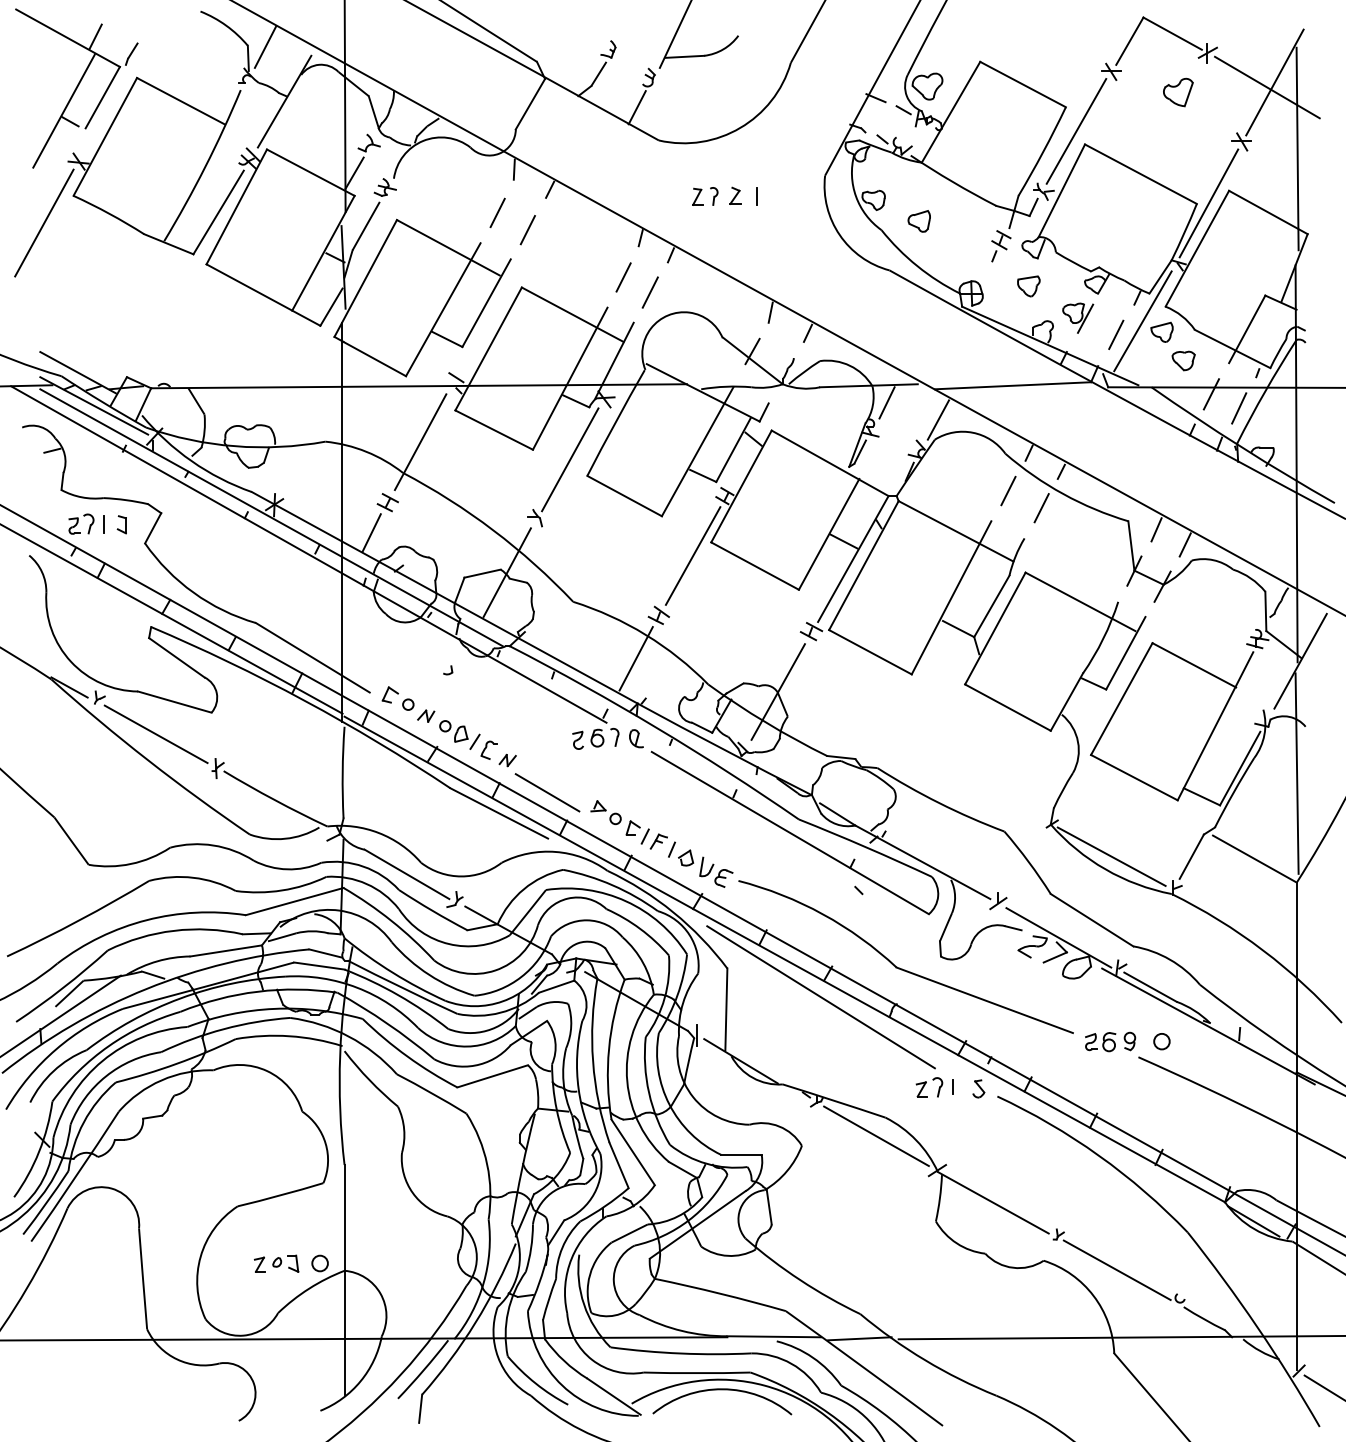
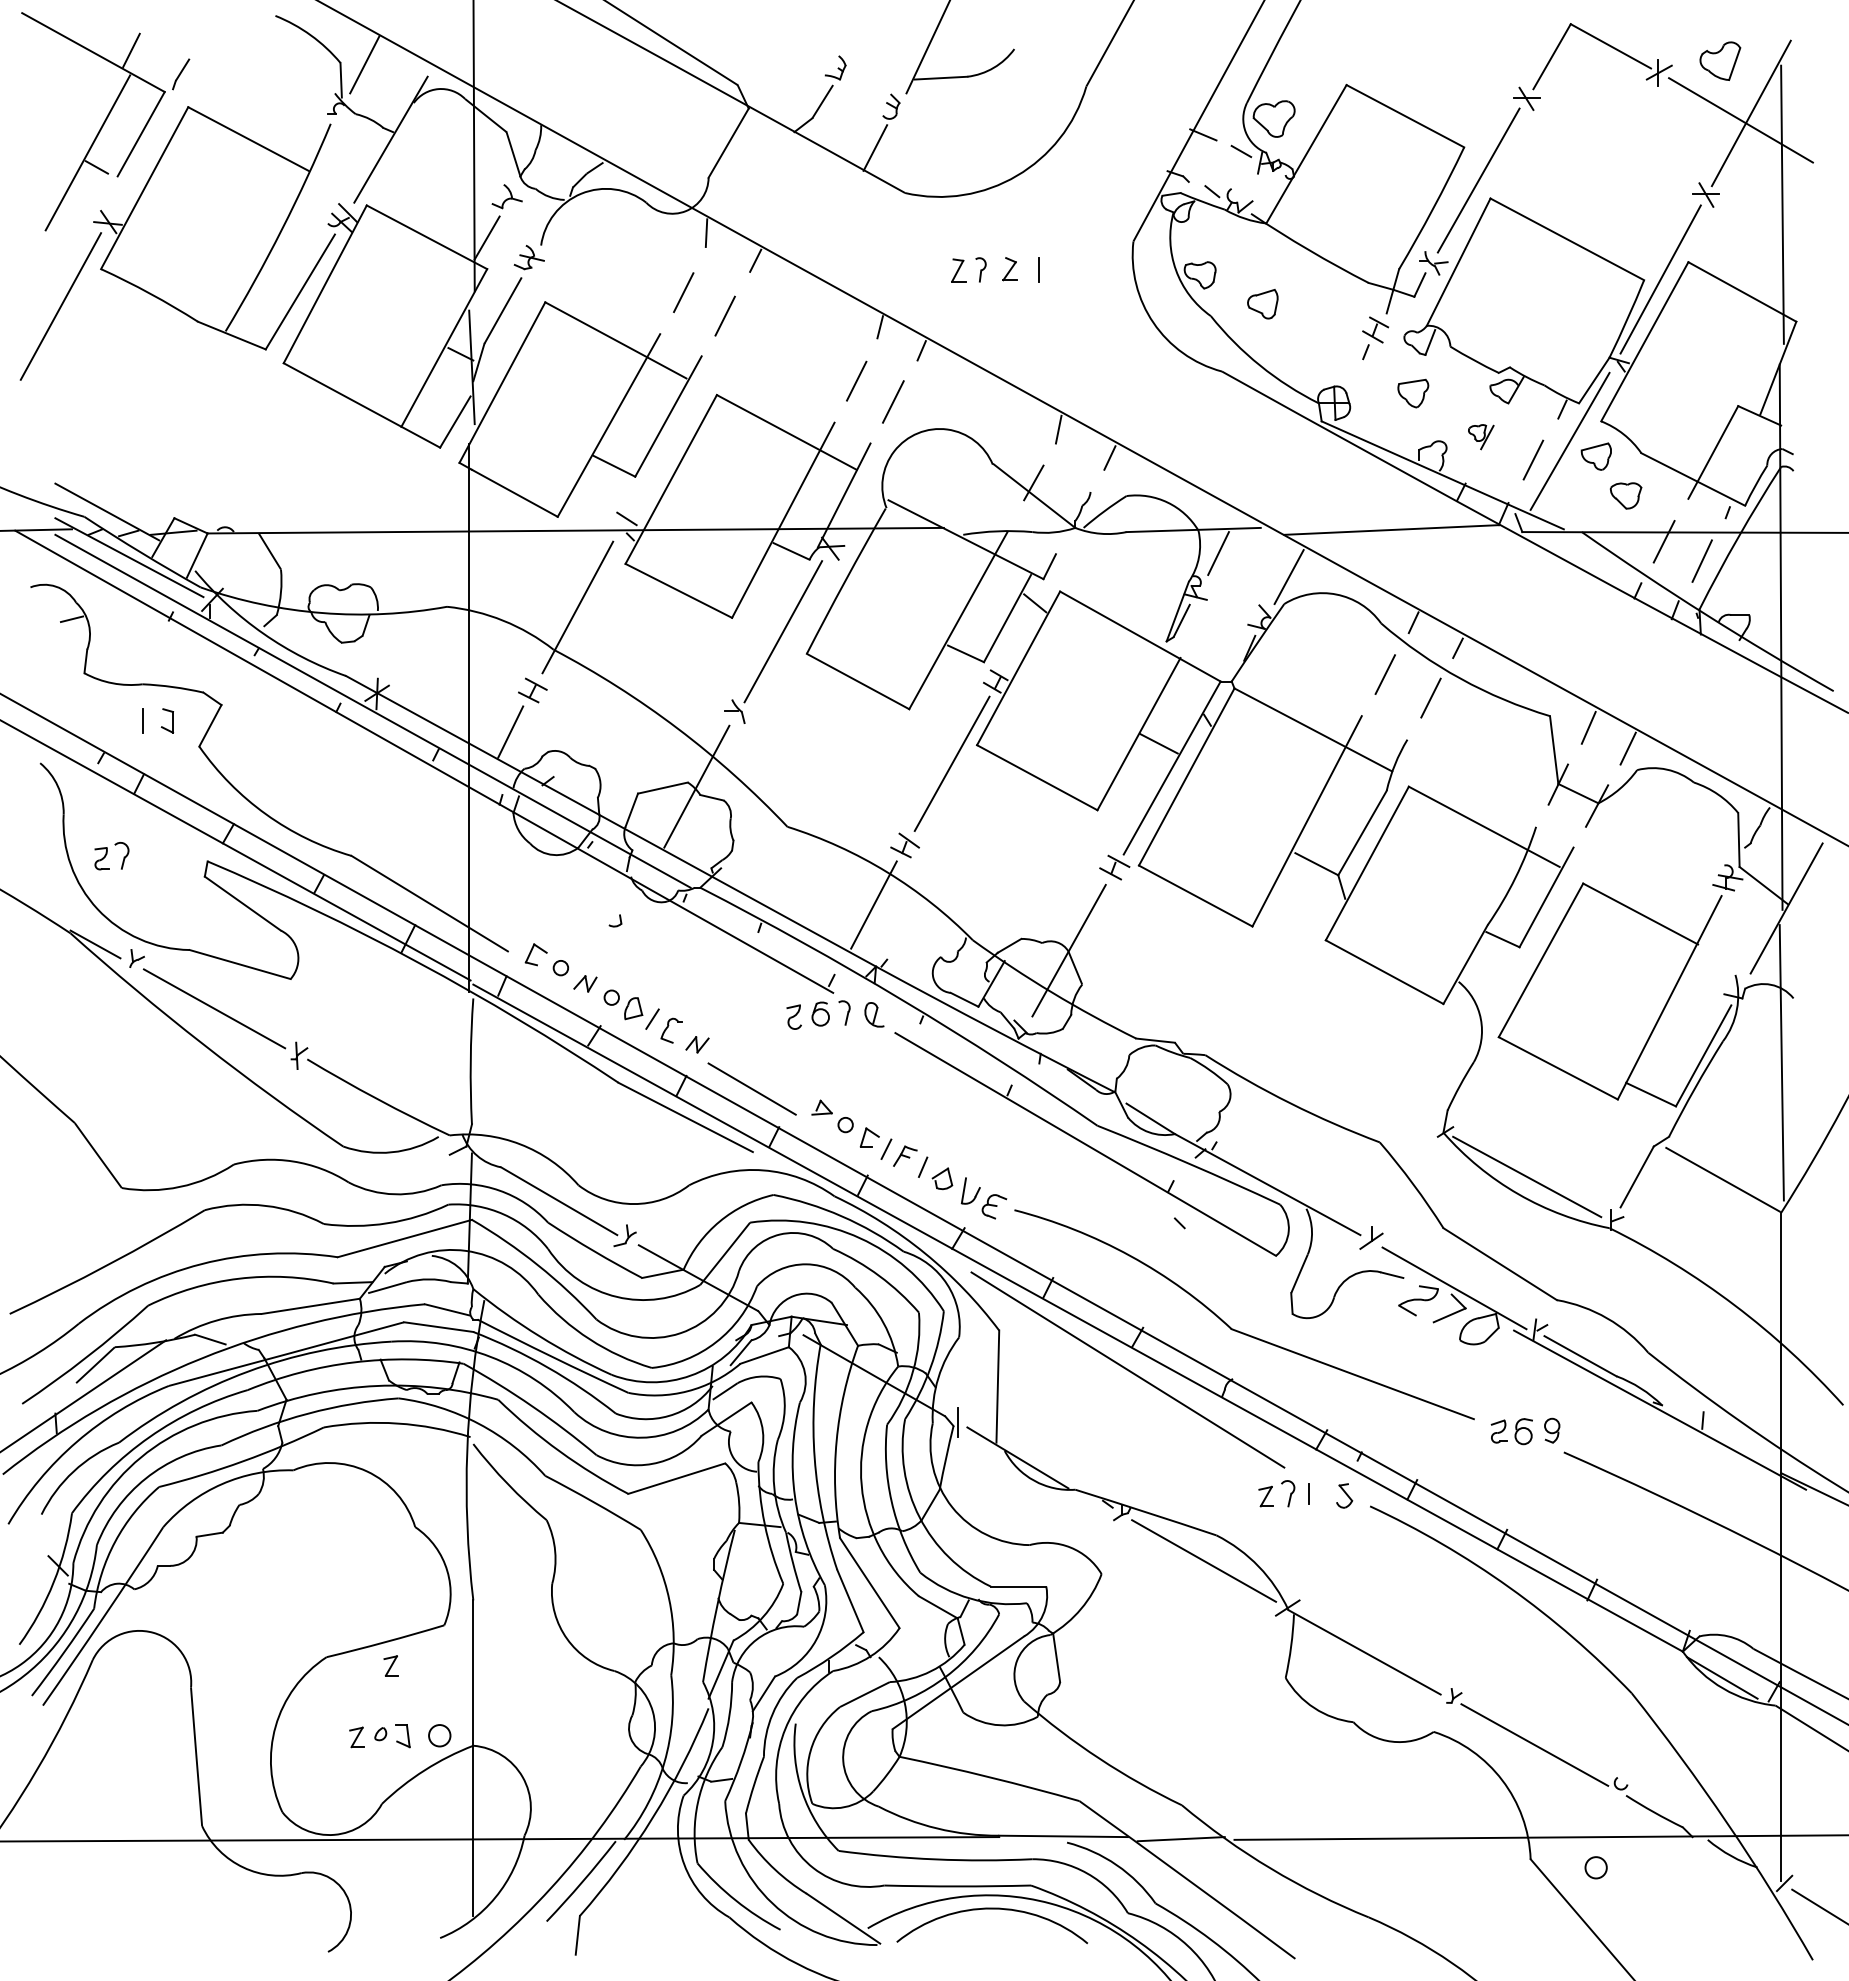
part: (1178, 92) -> (1720, 61), moved
part: (1078, 317) -> (1481, 436), size x0.6
part: (81, 523) -> (111, 855), moved
circle: (1161, 1041) -> (1595, 1867), moved
part: (284, 1212) -> (390, 1665), added

